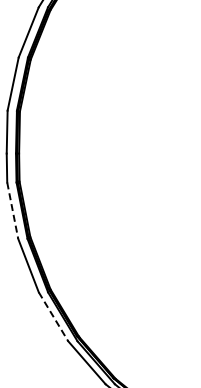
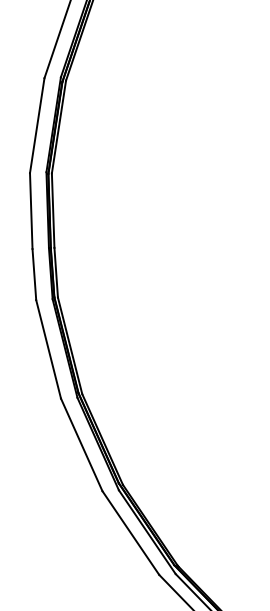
line: (12, 210) -> (48, 349), dashed -> solid
line: (53, 316) -> (130, 532), dashed -> solid

